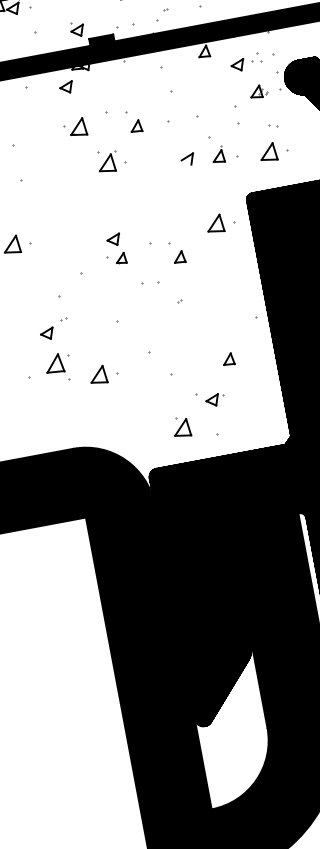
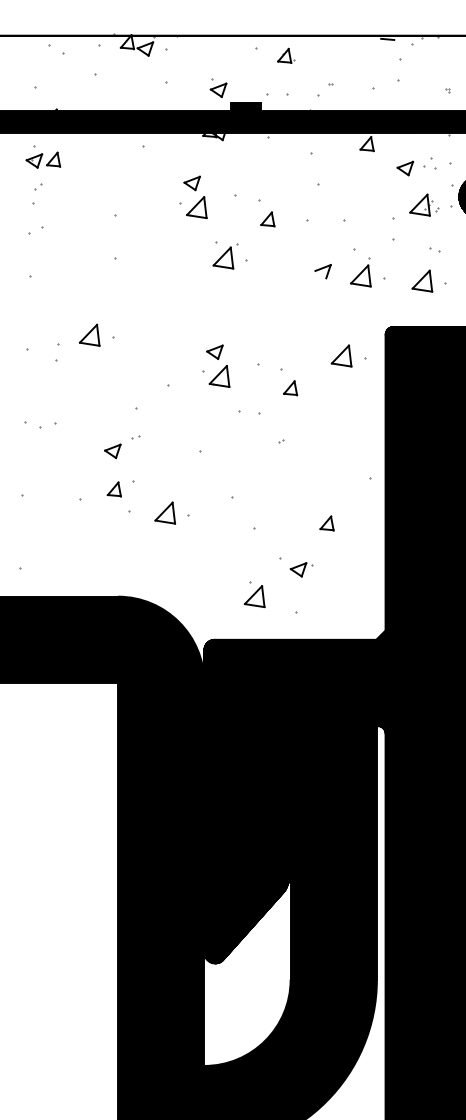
part: (66, 87) -> (191, 183), moved
part: (258, 91) -> (424, 204), size x1.43
part: (217, 154) -> (360, 272), size x1.43
part: (121, 258) -> (219, 376), size x1.67
part: (53, 364) -> (113, 489), size x0.62

